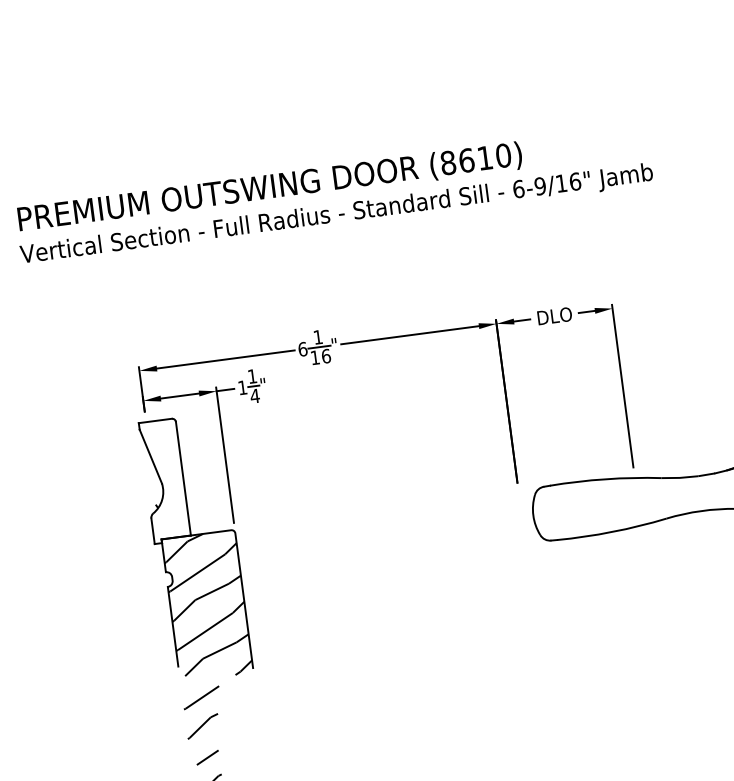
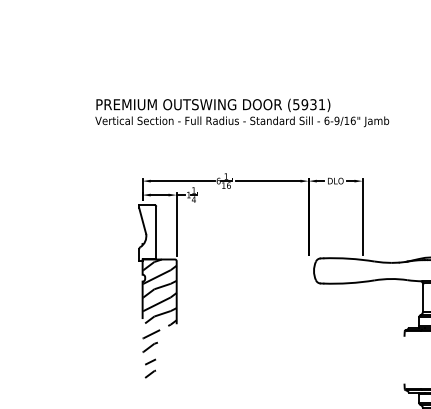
text: (476, 158) -> (309, 104), (8610) -> (5931)

